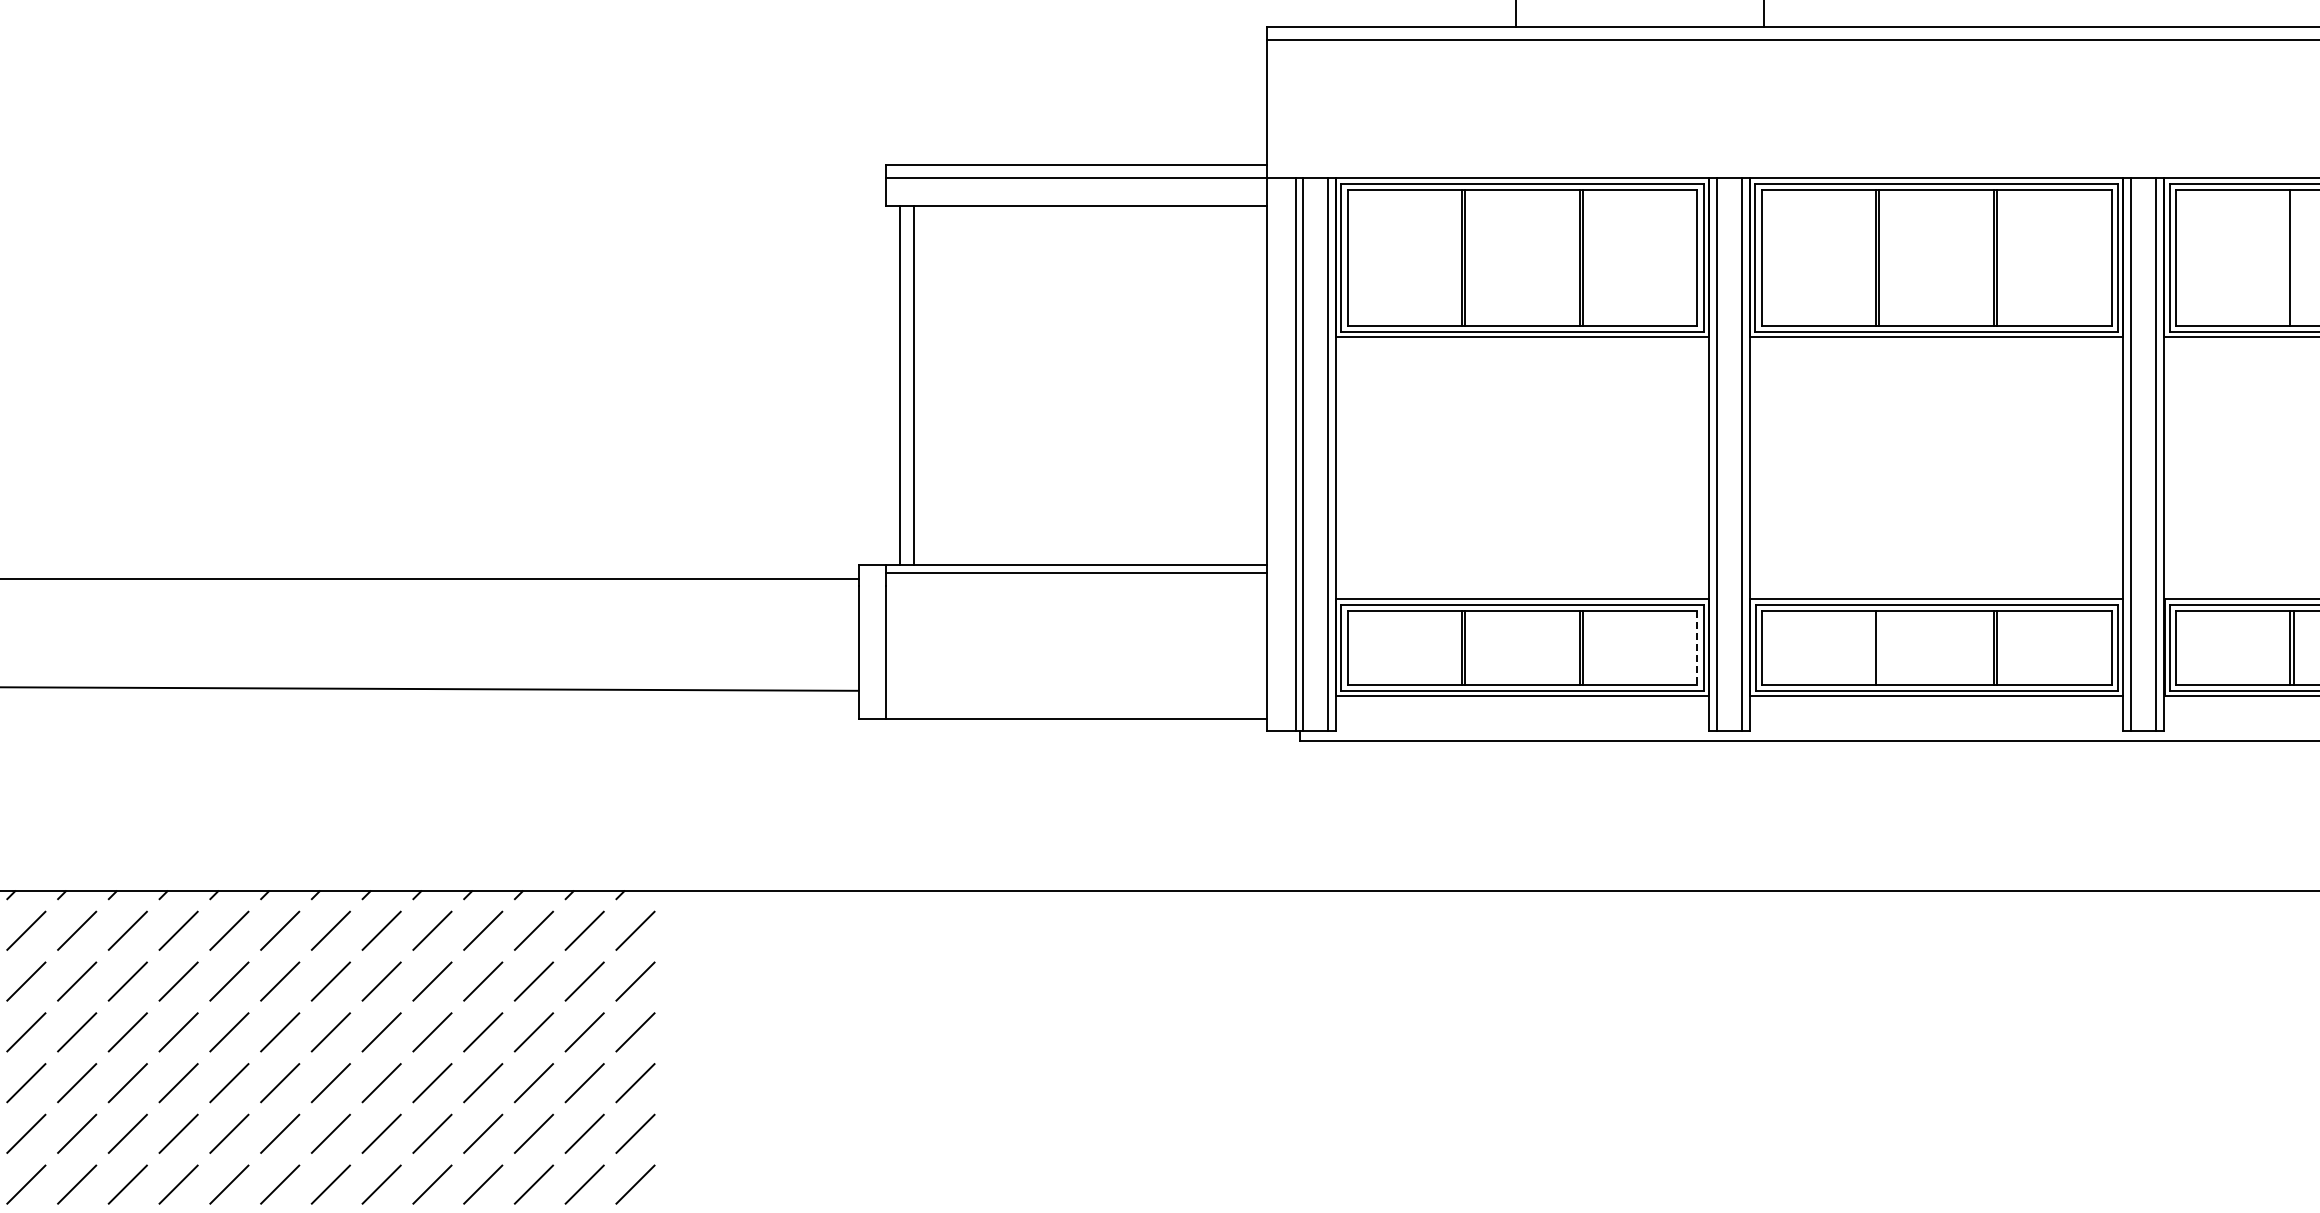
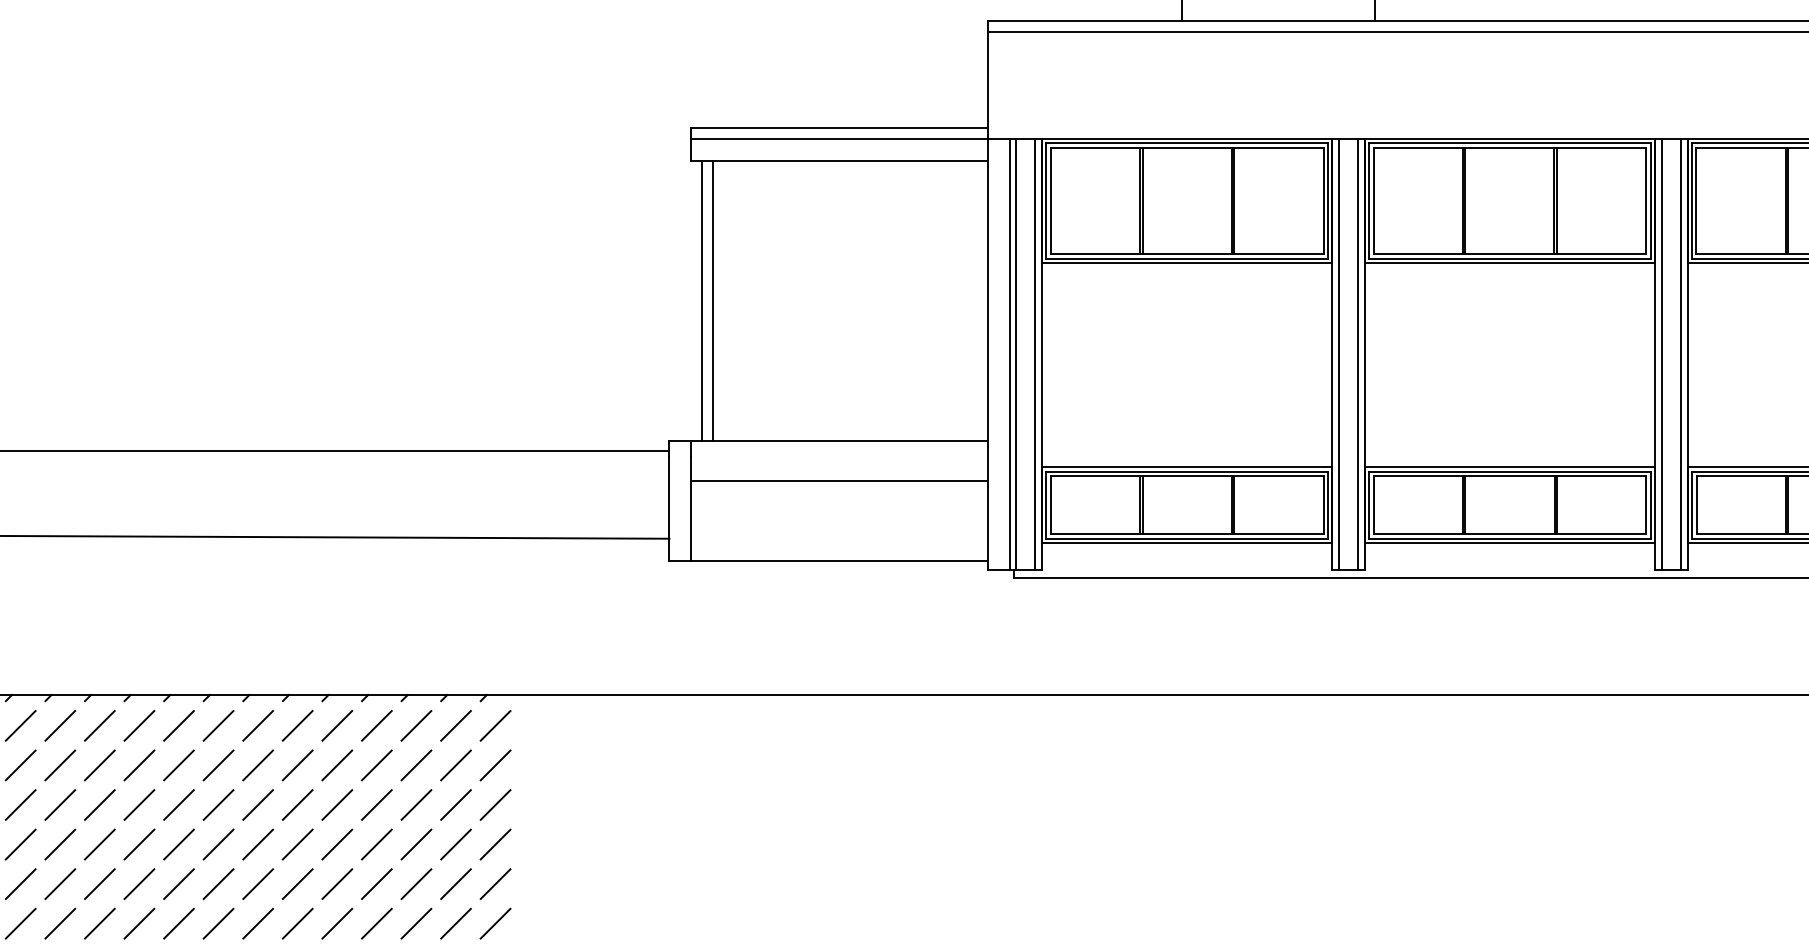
line: (2293, 257) -> (1788, 200), added
line: (1076, 573) -> (839, 481), moved
line: (1697, 647) -> (1323, 504), dashed -> solid
line: (1879, 647) -> (1465, 504), added

